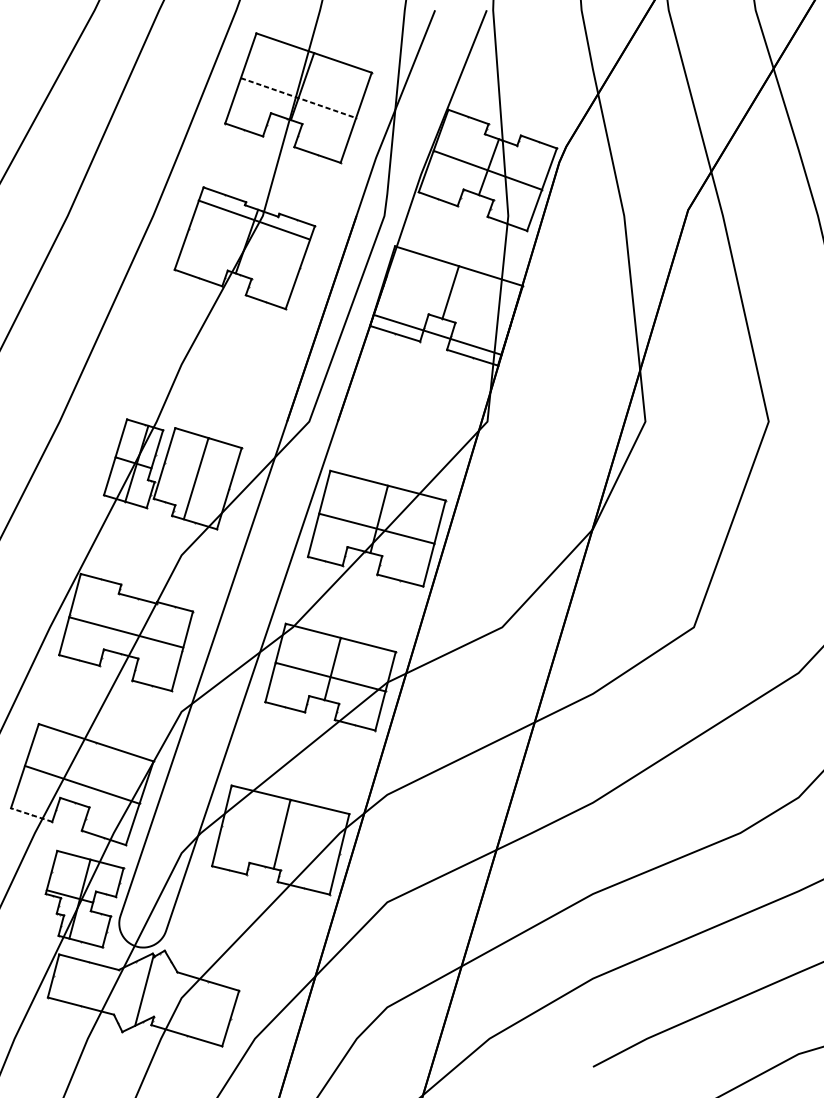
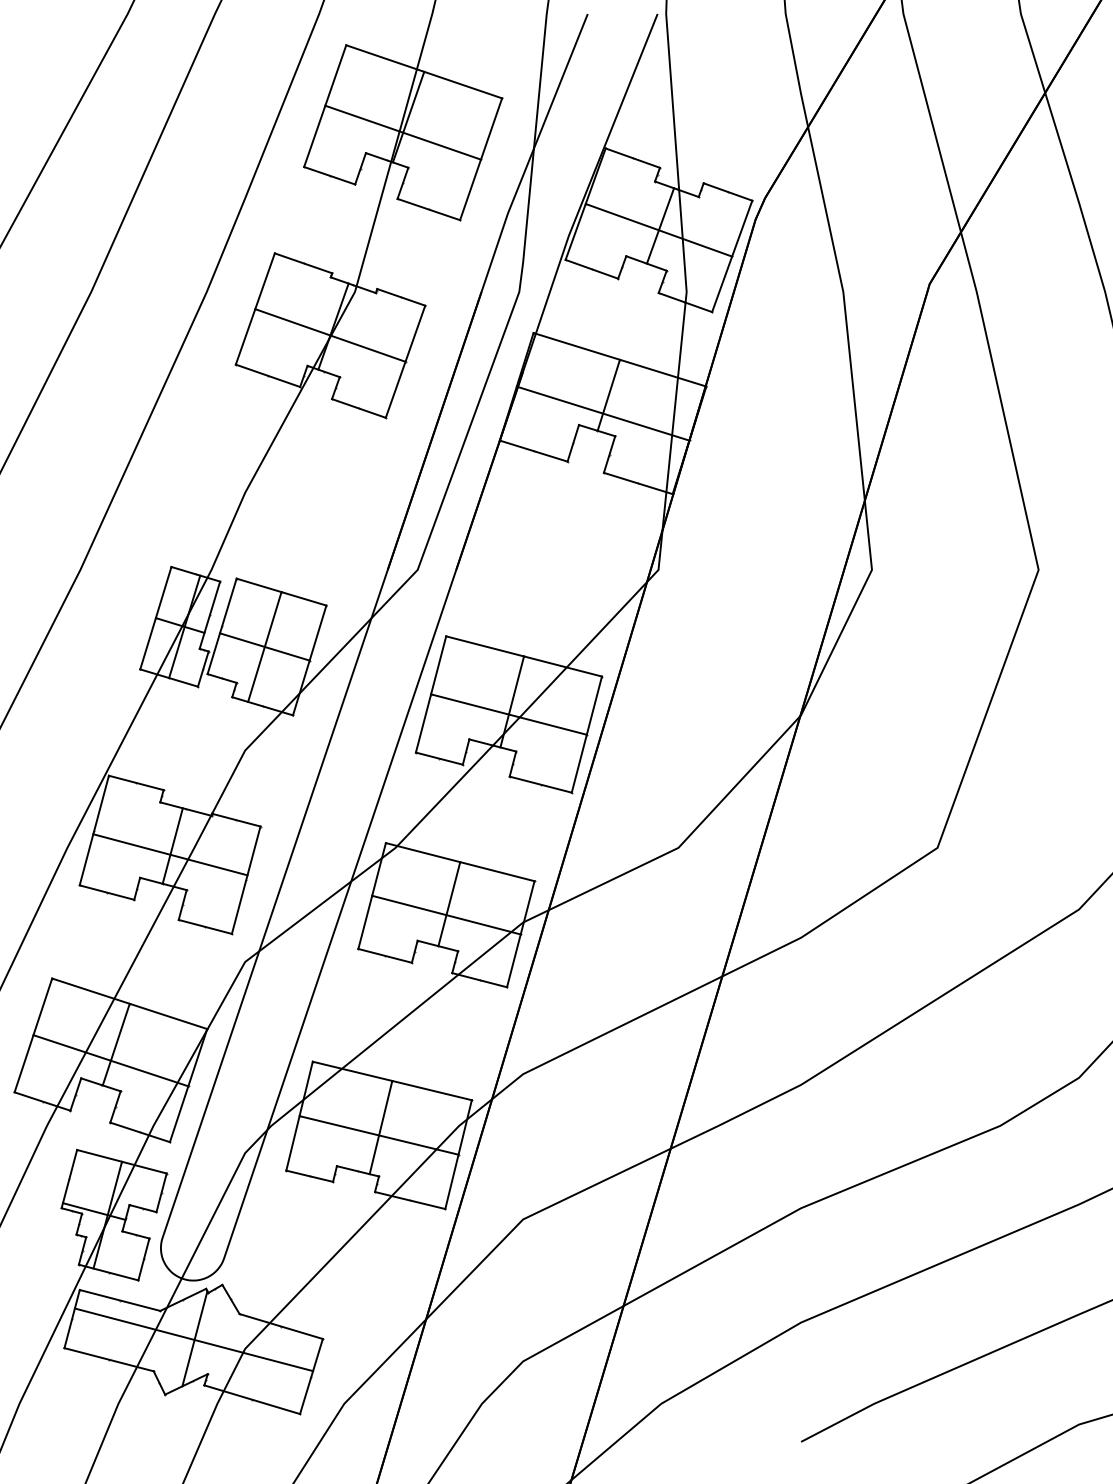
line: (298, 97) -> (403, 132), dashed -> solid
line: (254, 220) -> (330, 335), moved
line: (437, 334) -> (602, 413), moved
line: (195, 478) -> (264, 646), added
line: (127, 625) -> (172, 845), added
line: (85, 772) -> (115, 1044), added
line: (31, 815) -> (42, 1101), dashed -> solid
line: (280, 840) -> (378, 1135), added
line: (143, 991) -> (193, 1339), added

